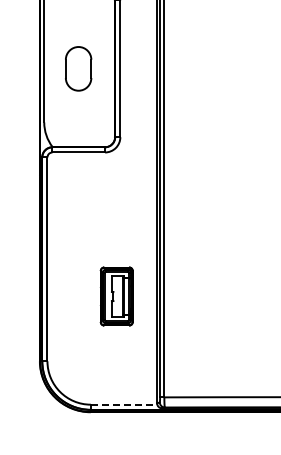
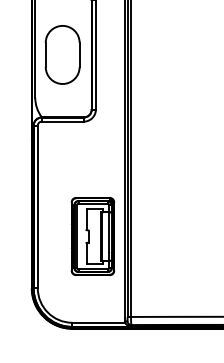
part: (78, 68) -> (62, 54), size x1.67
part: (116, 296) -> (92, 236), size x1.67
line: (124, 404) -> (99, 322), dashed -> solid

